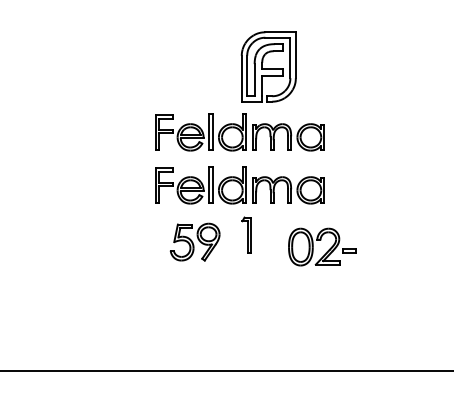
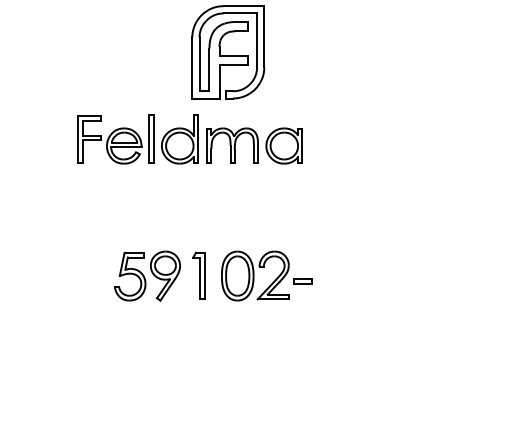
part: (239, 185) -> (189, 210), removed
part: (321, 240) -> (265, 267), moved
part: (194, 241) -> (146, 275), moved

